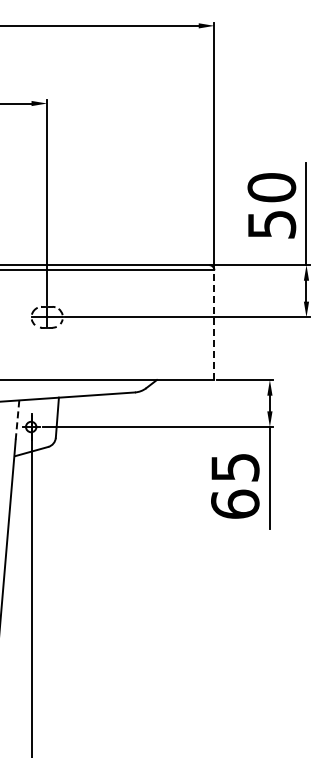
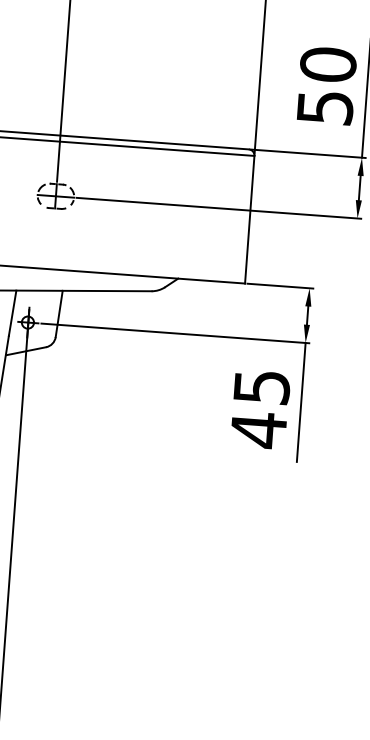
line: (214, 325) -> (249, 220), dashed -> solid
line: (17, 420) -> (12, 313), dashed -> solid
text: (235, 504) -> (258, 430), 65 -> 45

